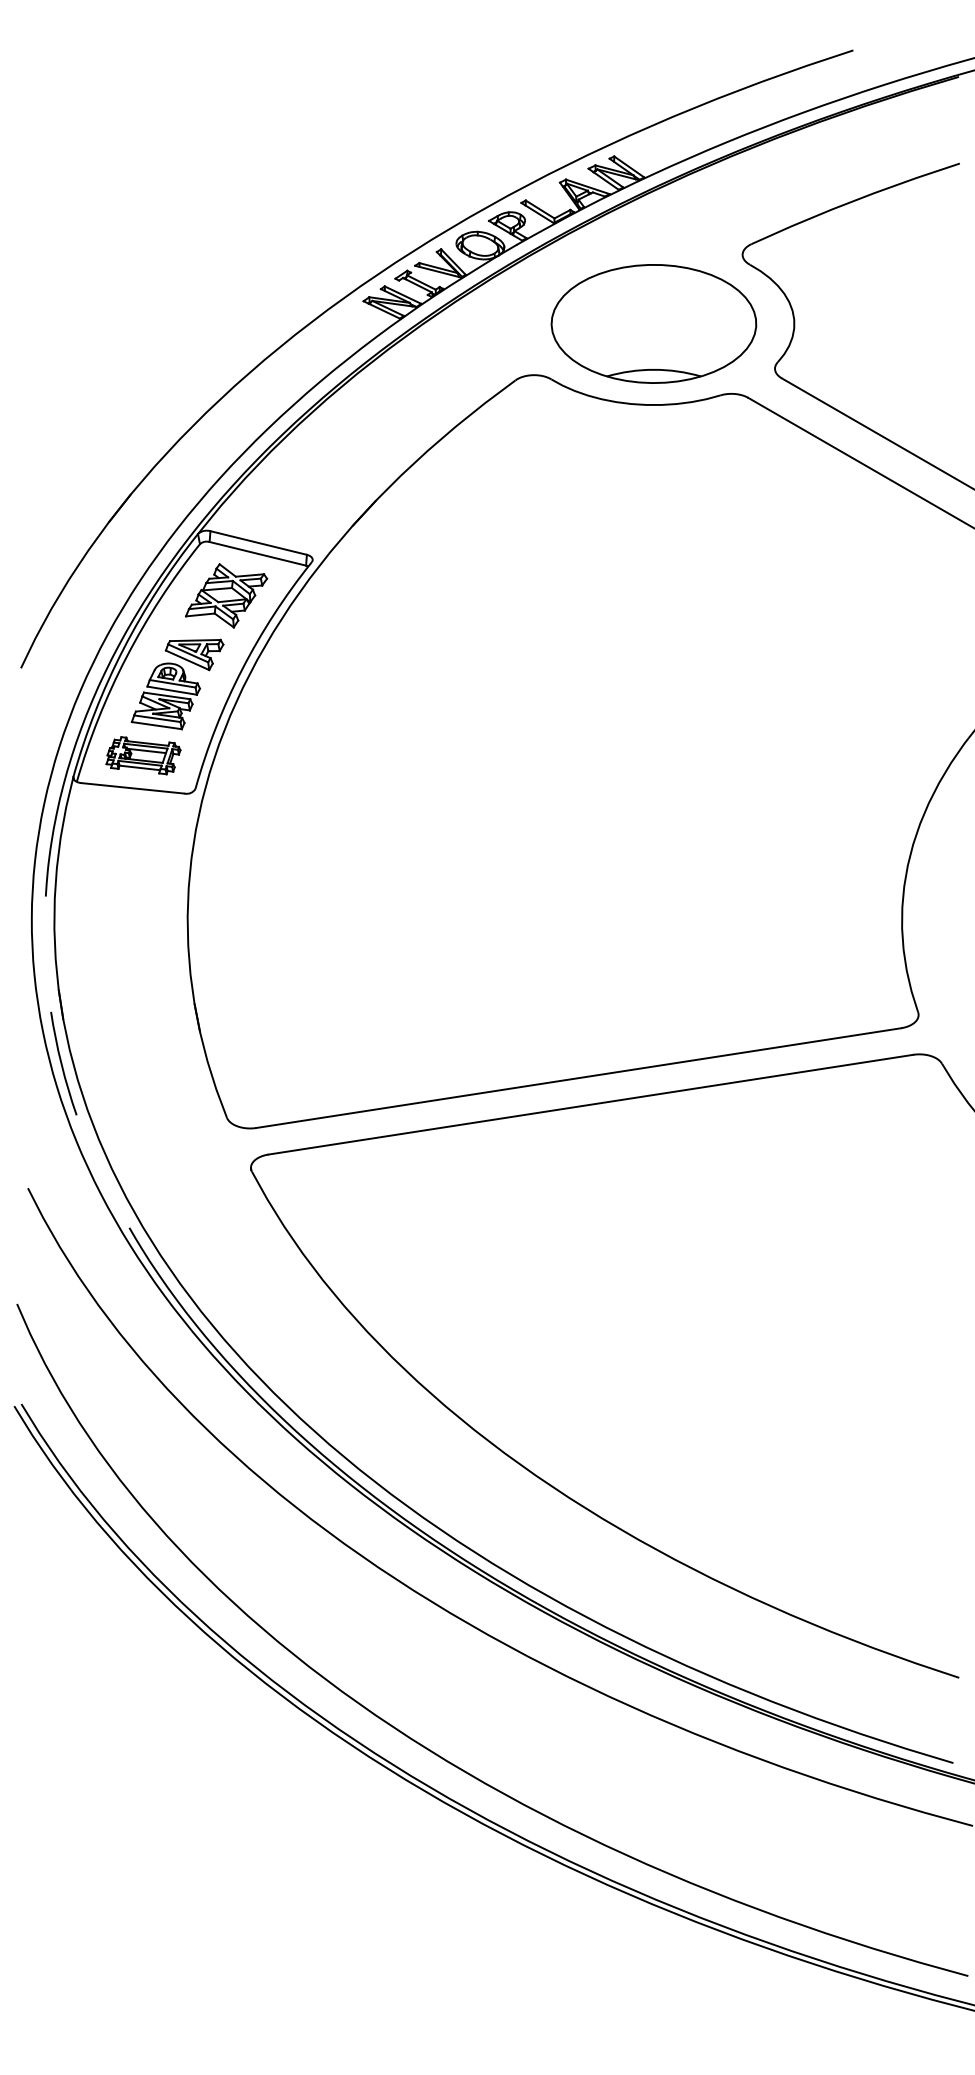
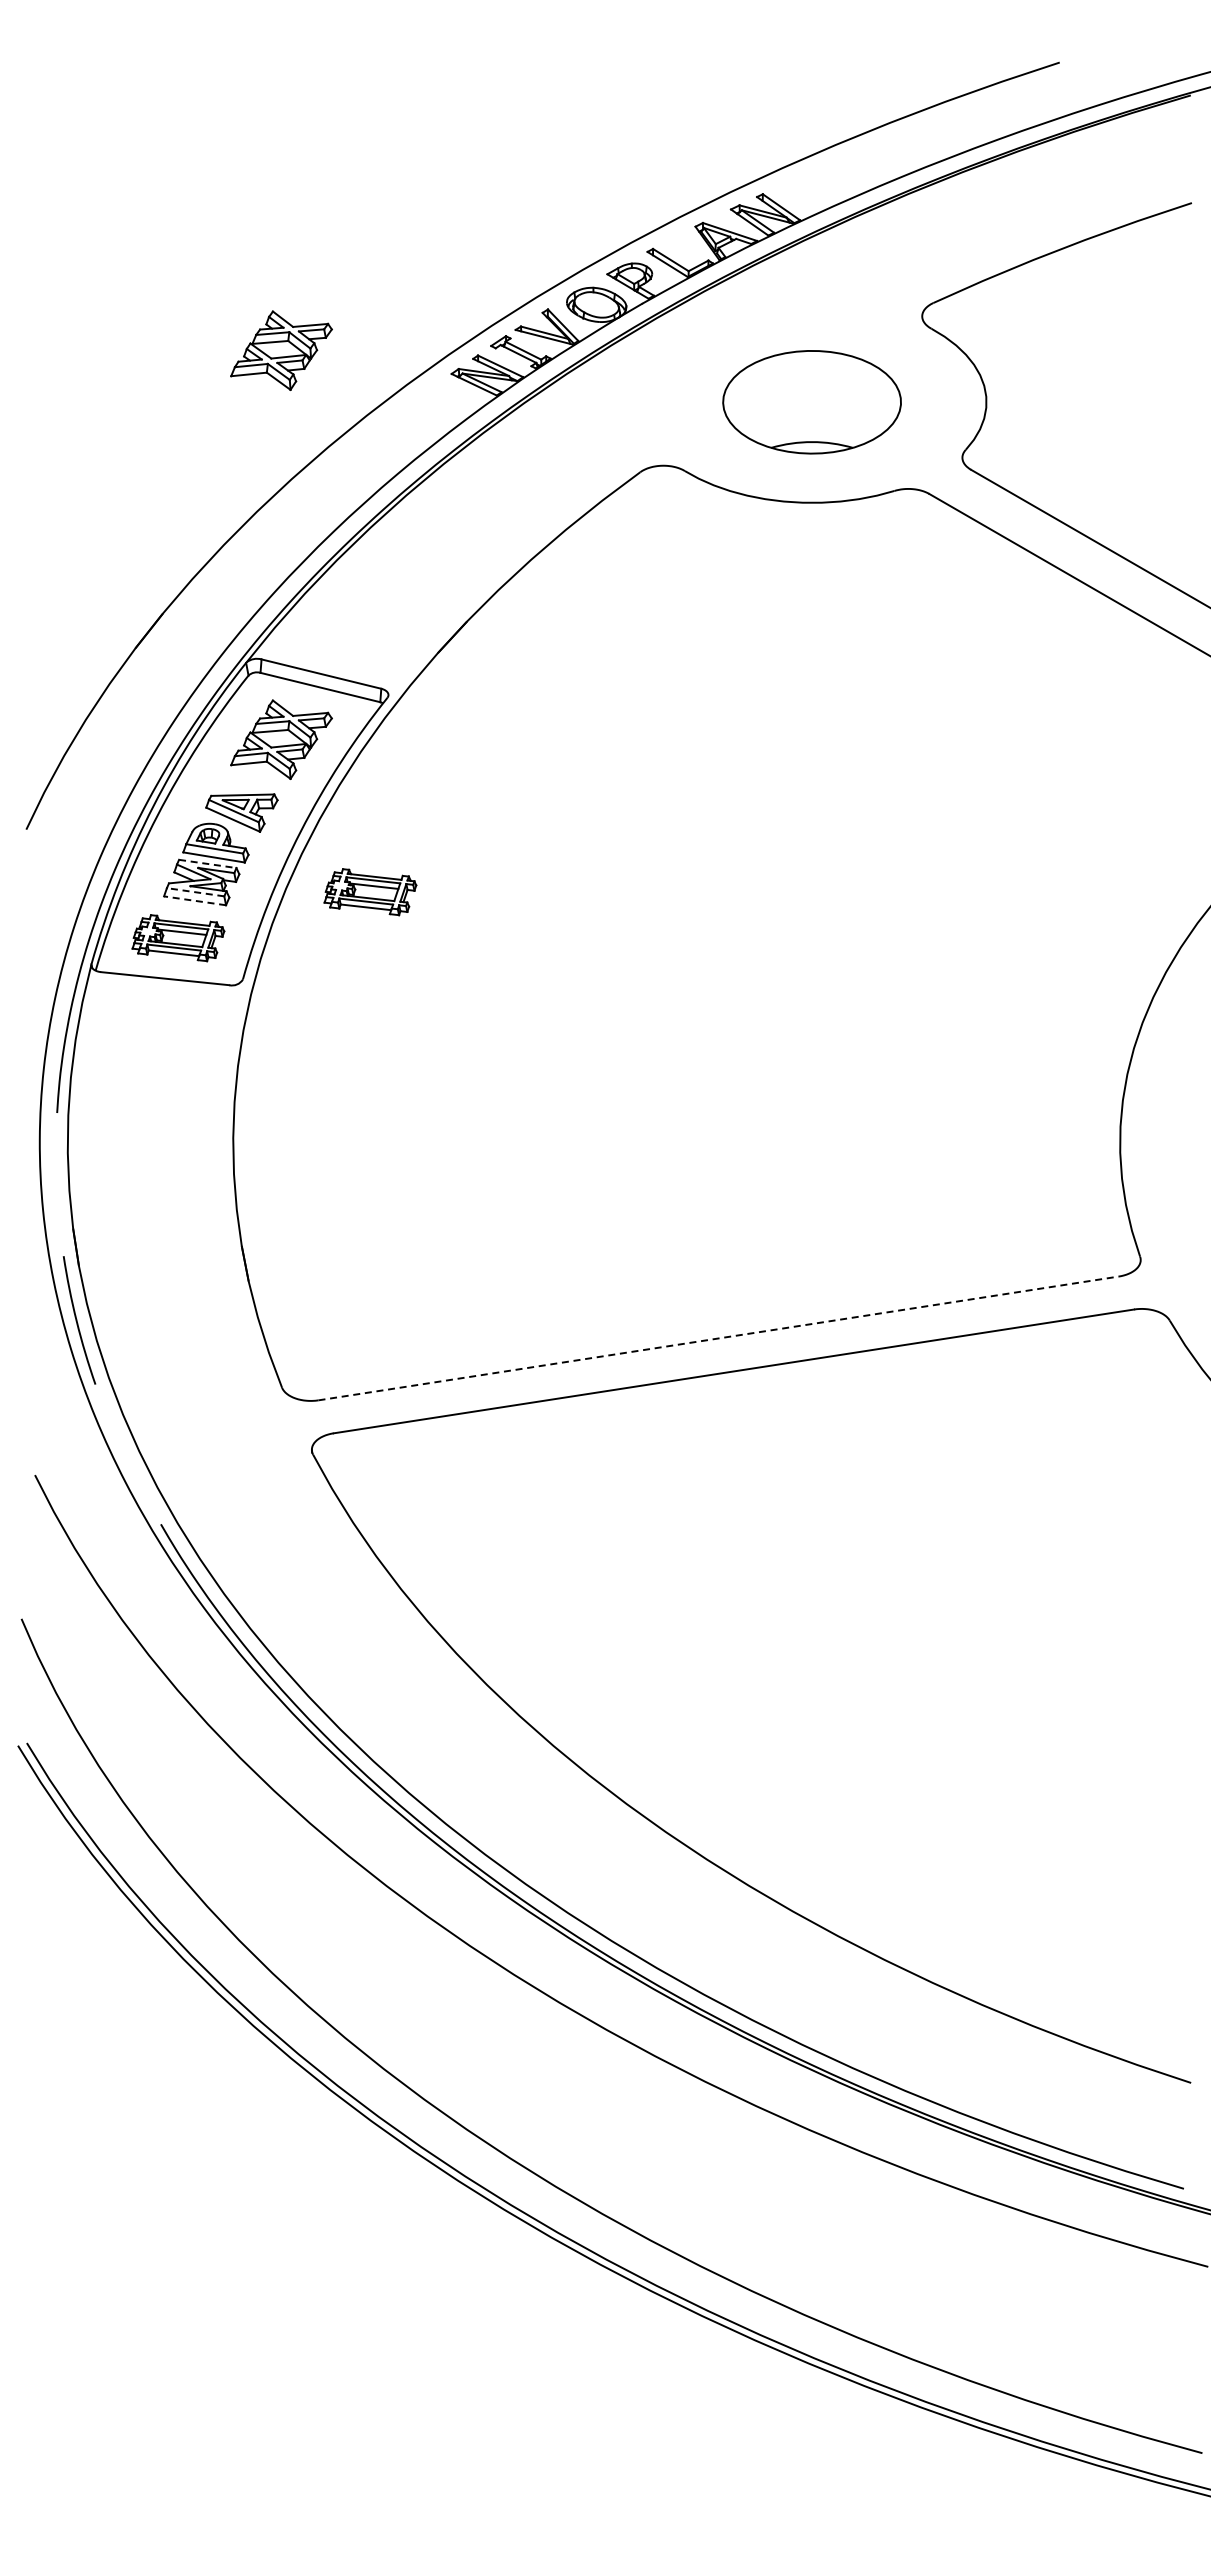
part: (226, 282) -> (281, 350), added
part: (653, 324) -> (811, 402), size x0.7
line: (166, 695) -> (207, 863), solid -> dashed
line: (157, 718) -> (195, 892), solid -> dashed
part: (298, 718) -> (370, 892), added
line: (156, 725) -> (194, 900), solid -> dashed
line: (578, 1078) -> (718, 1338), solid -> dashed

